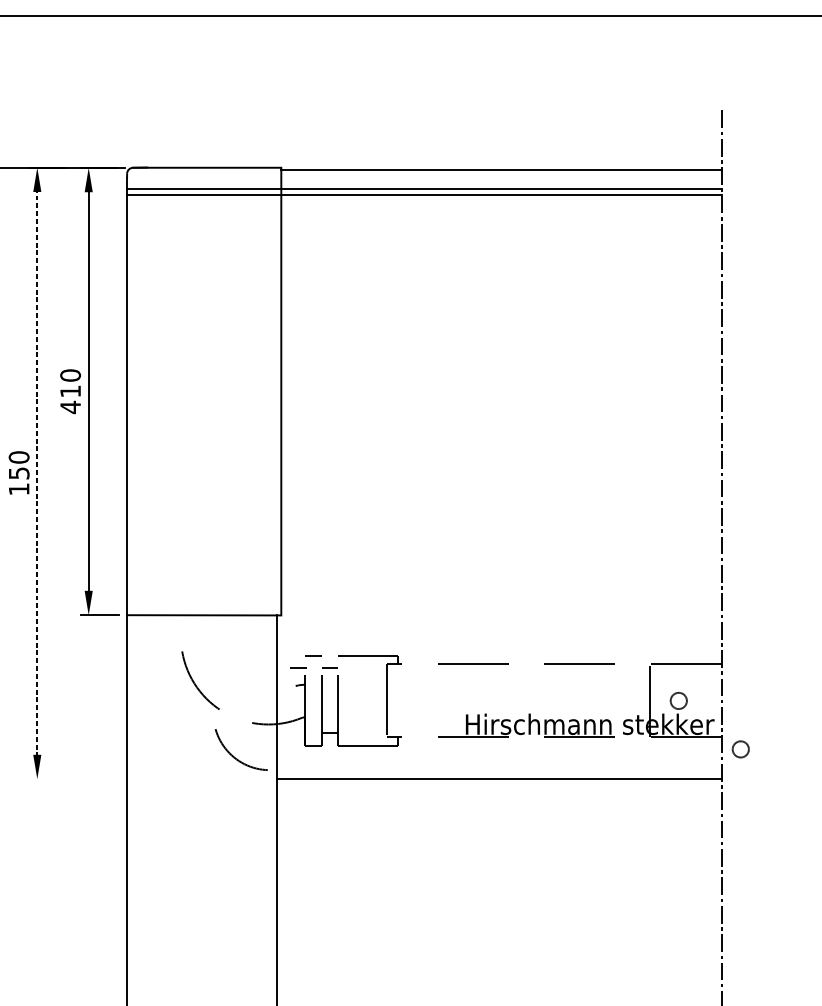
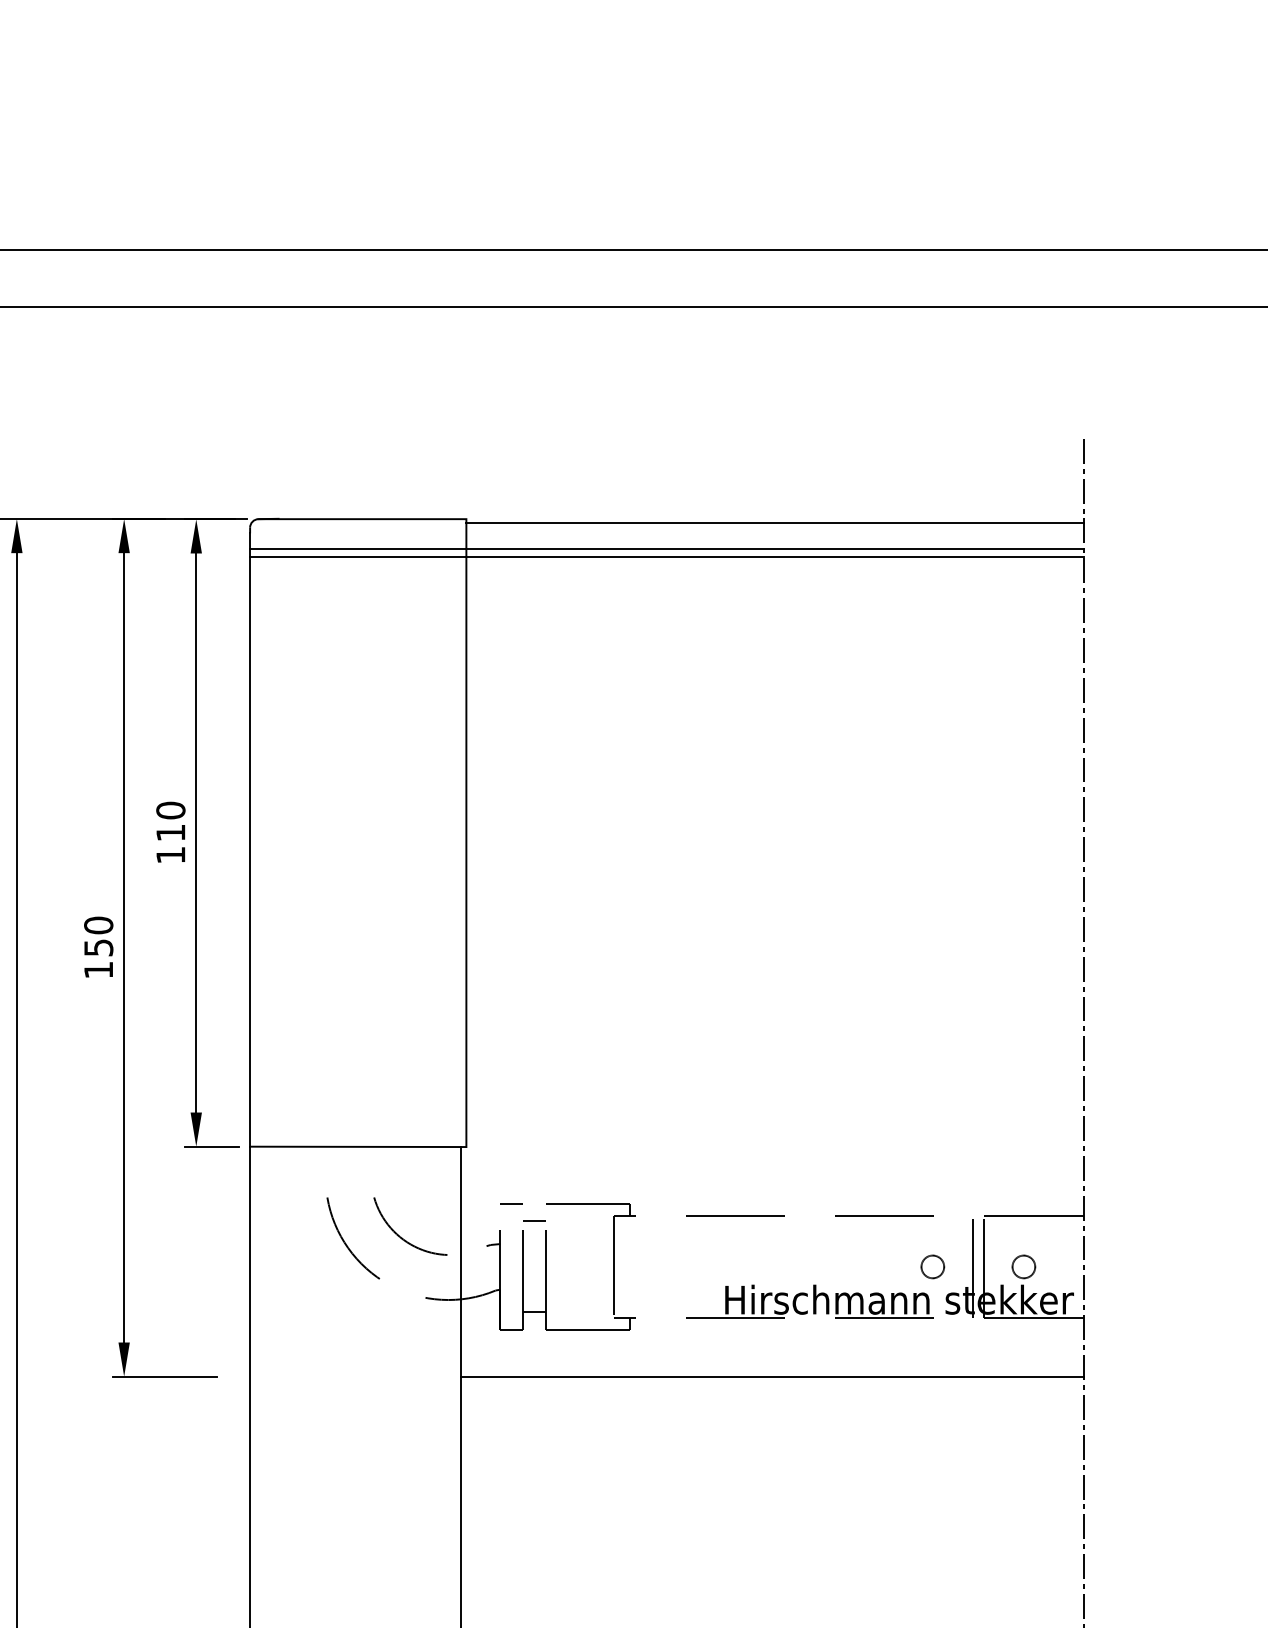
text: (70, 407) -> (170, 855), 410 -> 110
line: (37, 473) -> (124, 947), dashed -> solid
line: (298, 667) -> (490, 1220), removed
line: (642, 700) -> (972, 1266), added
circle: (740, 749) -> (932, 1266), moved
arc: (235, 757) -> (402, 1237), moved
line: (66, 779) -> (164, 1376), added

